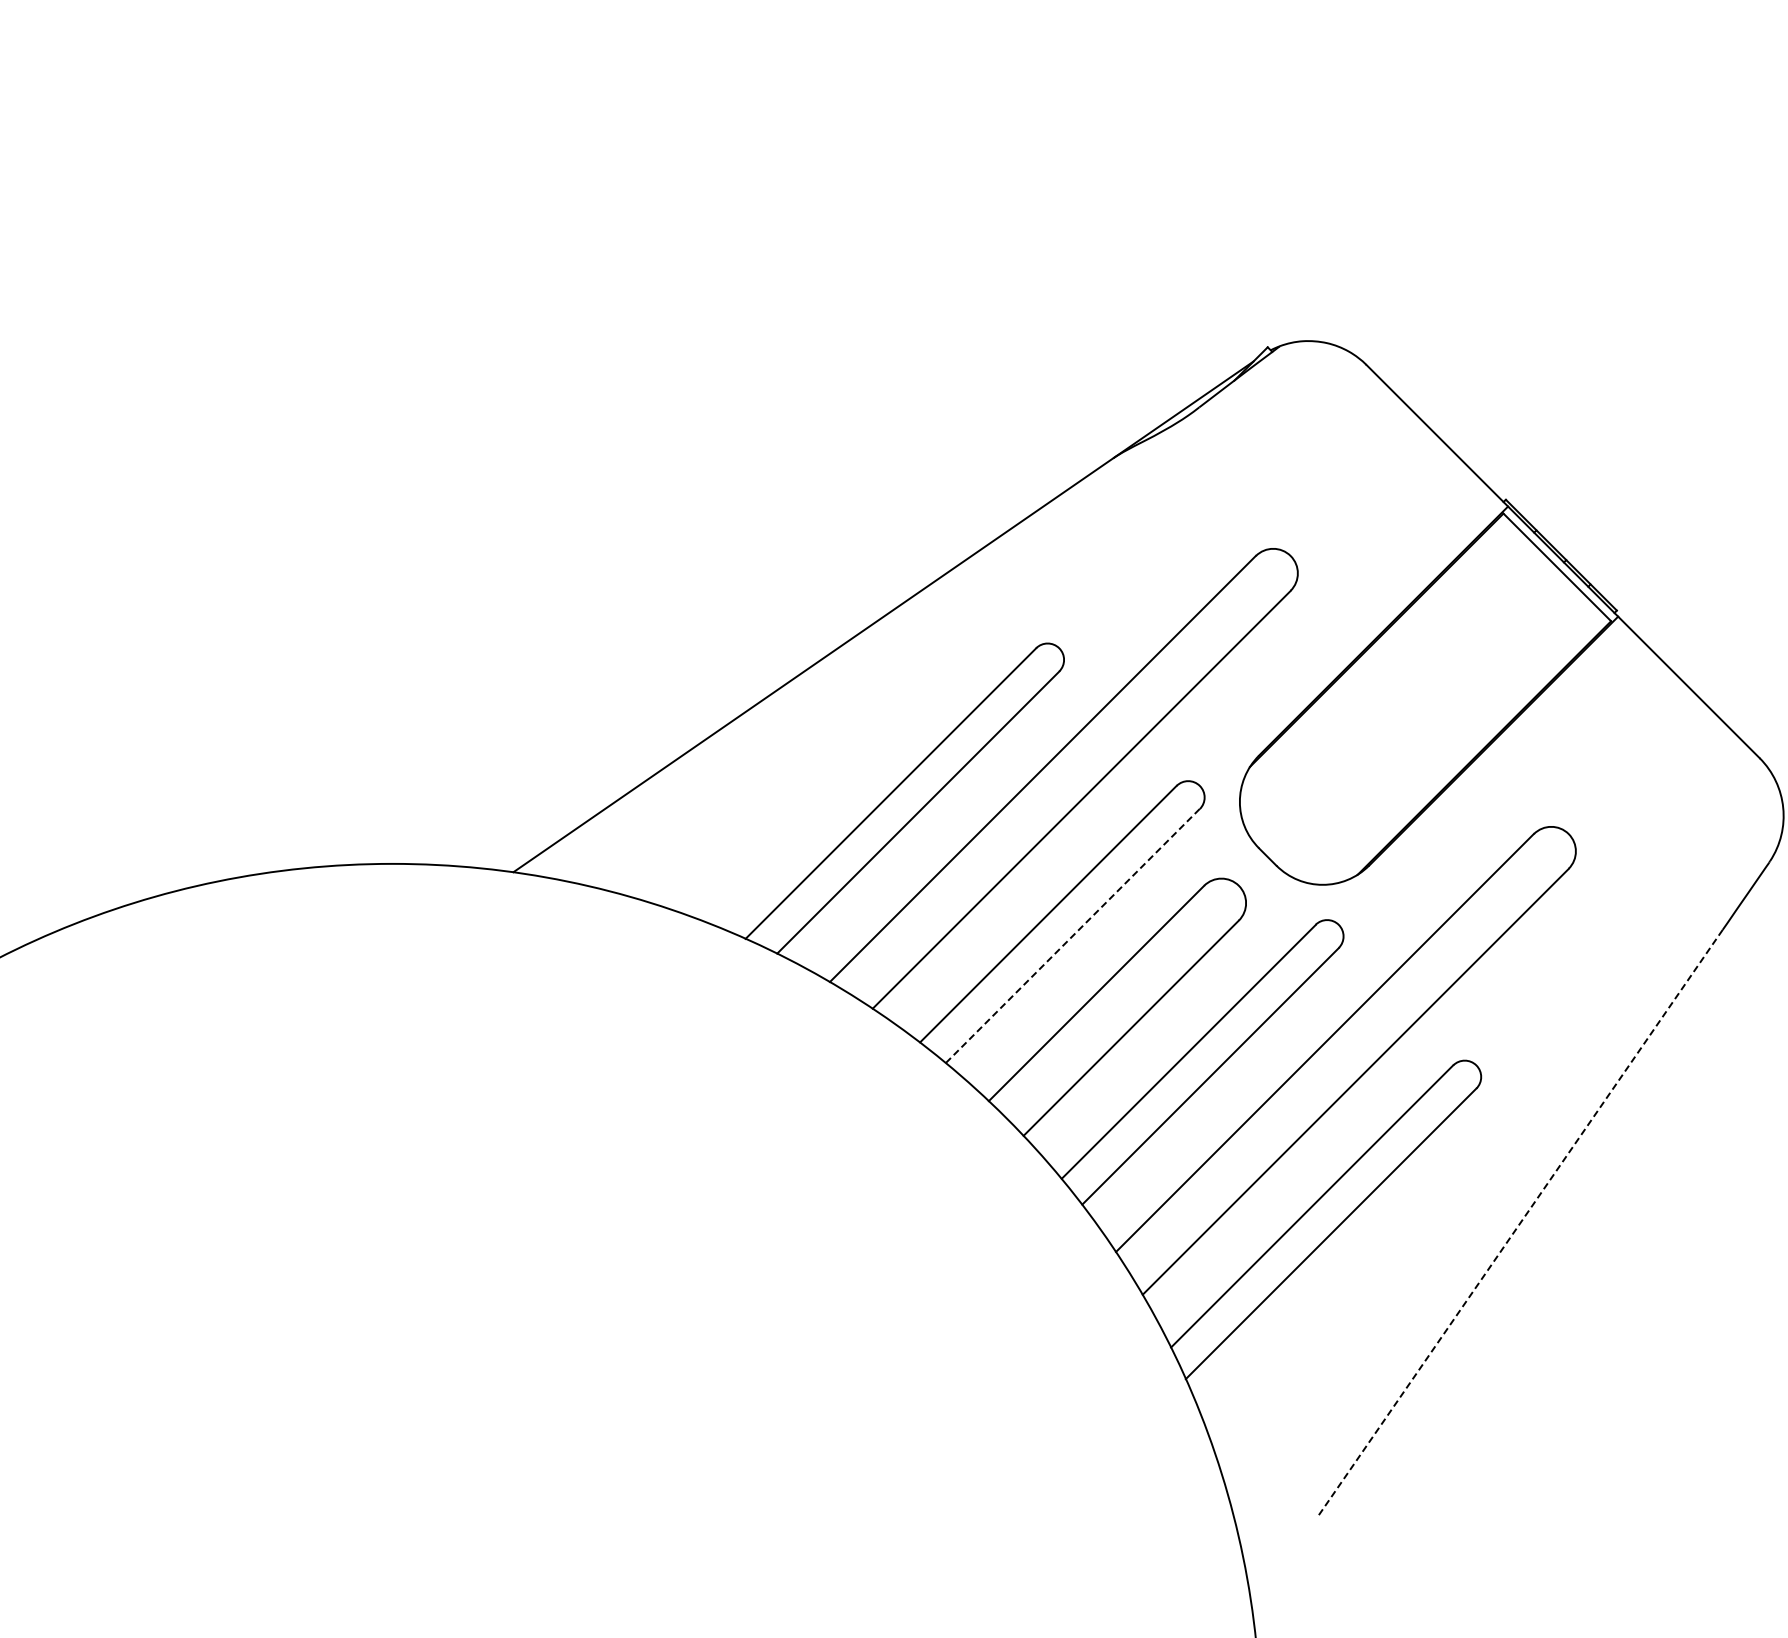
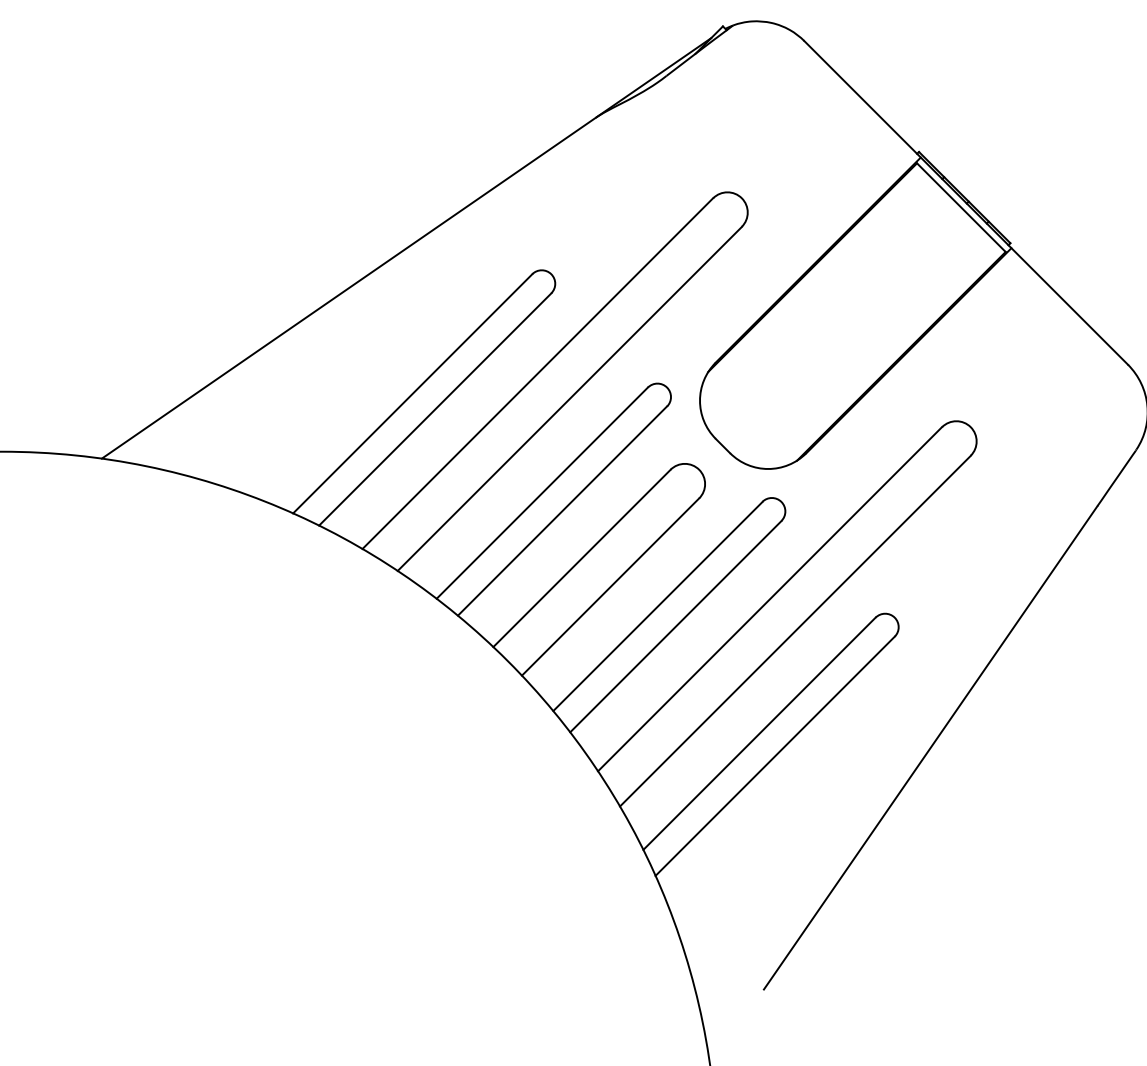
line: (1072, 935) -> (562, 510), dashed -> solid
line: (1520, 1223) -> (931, 747), dashed -> solid

